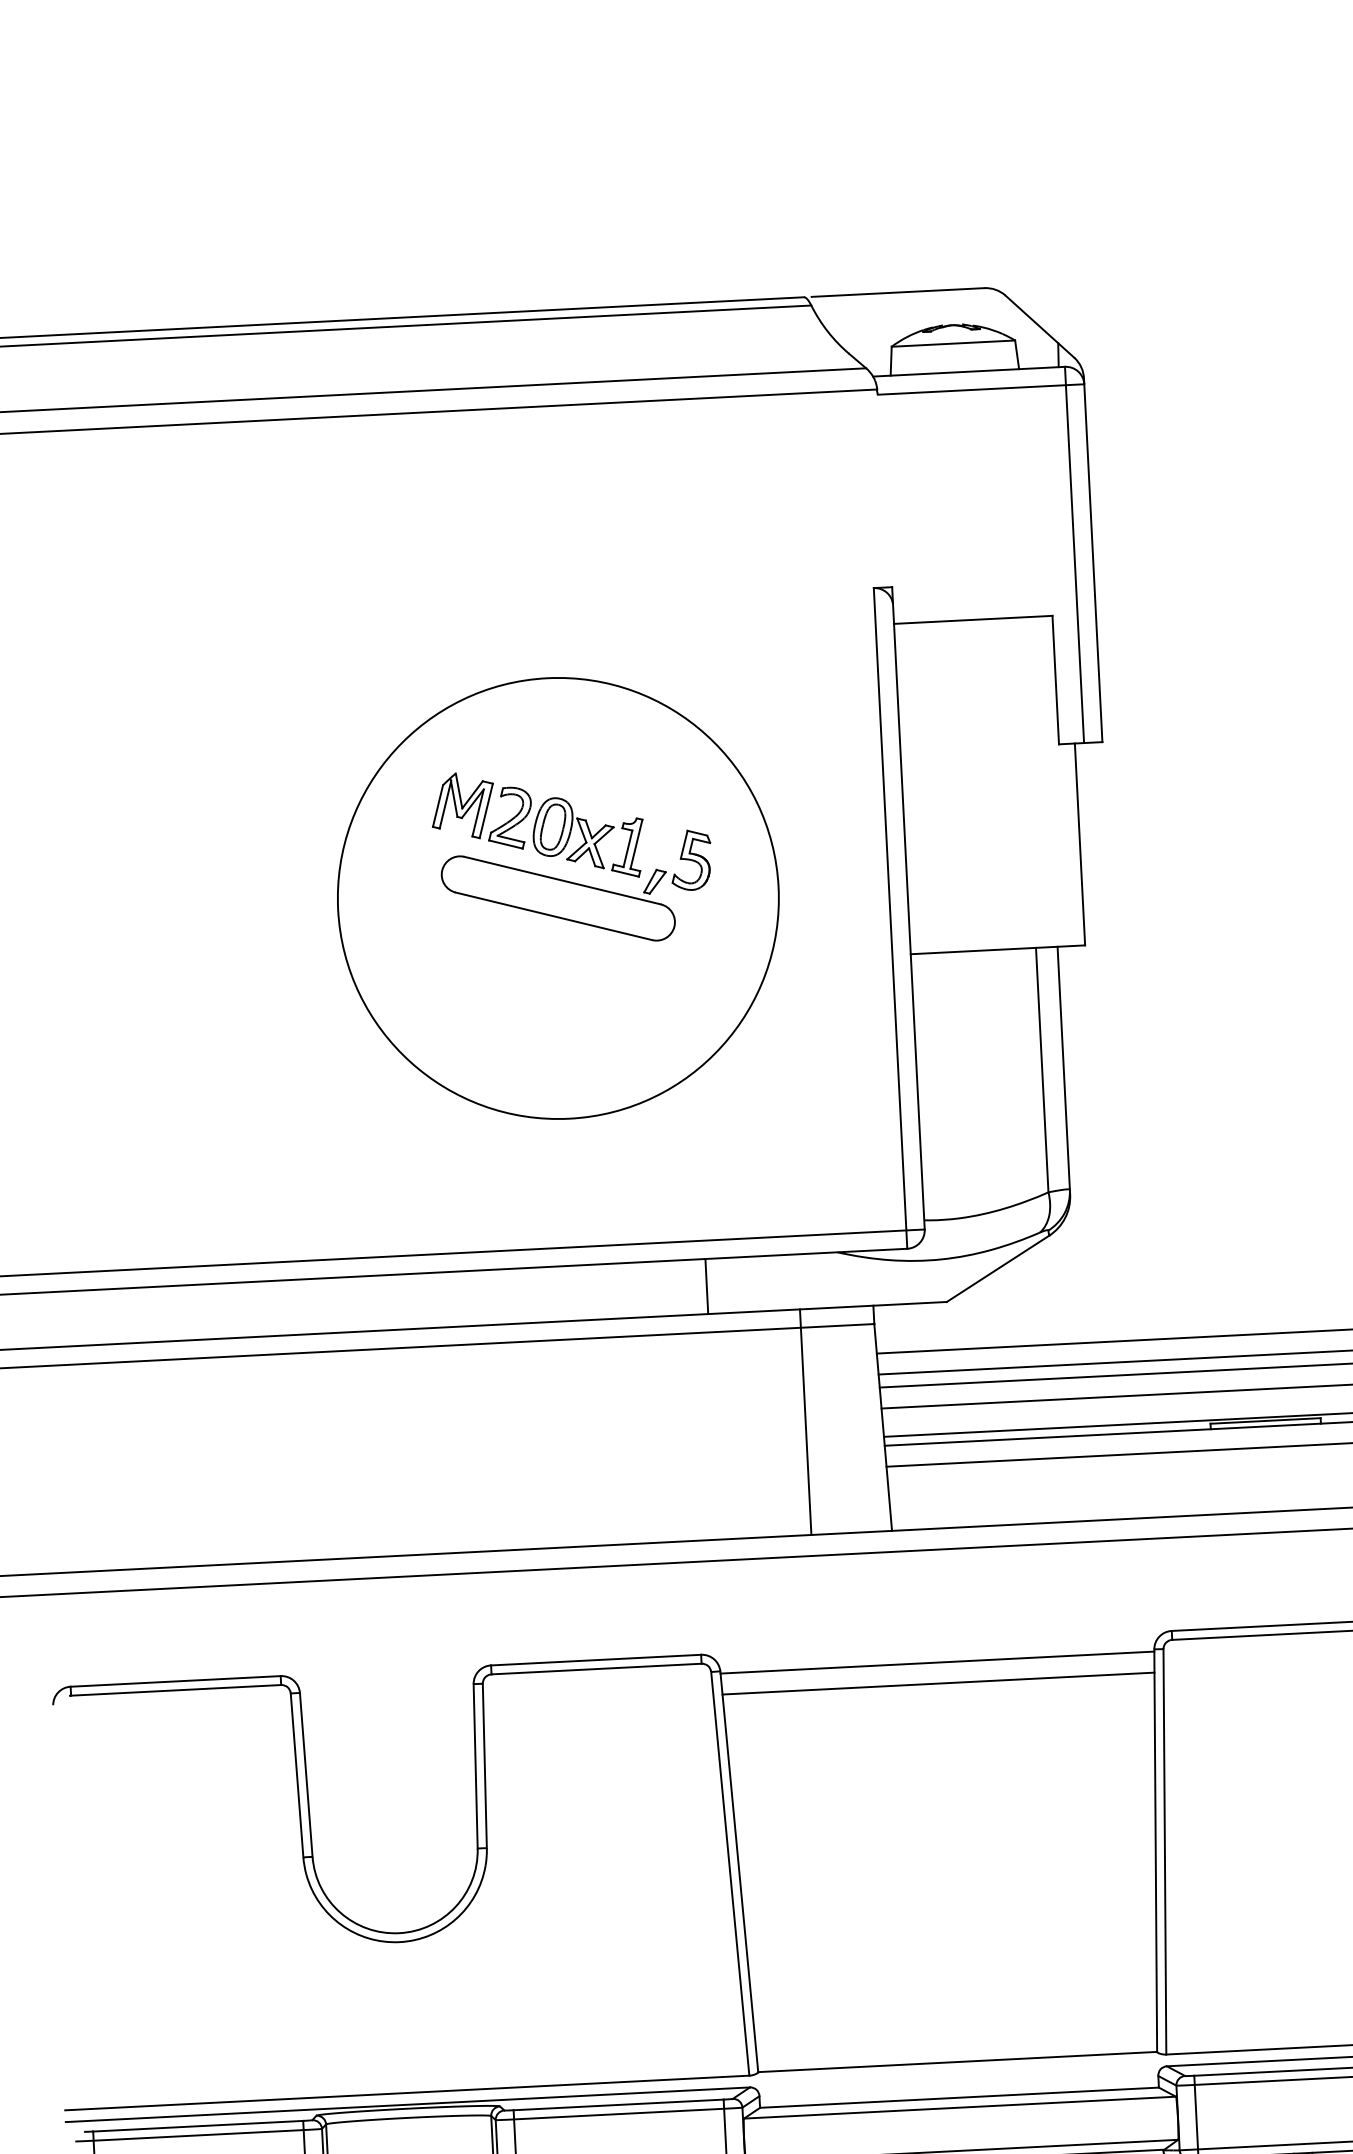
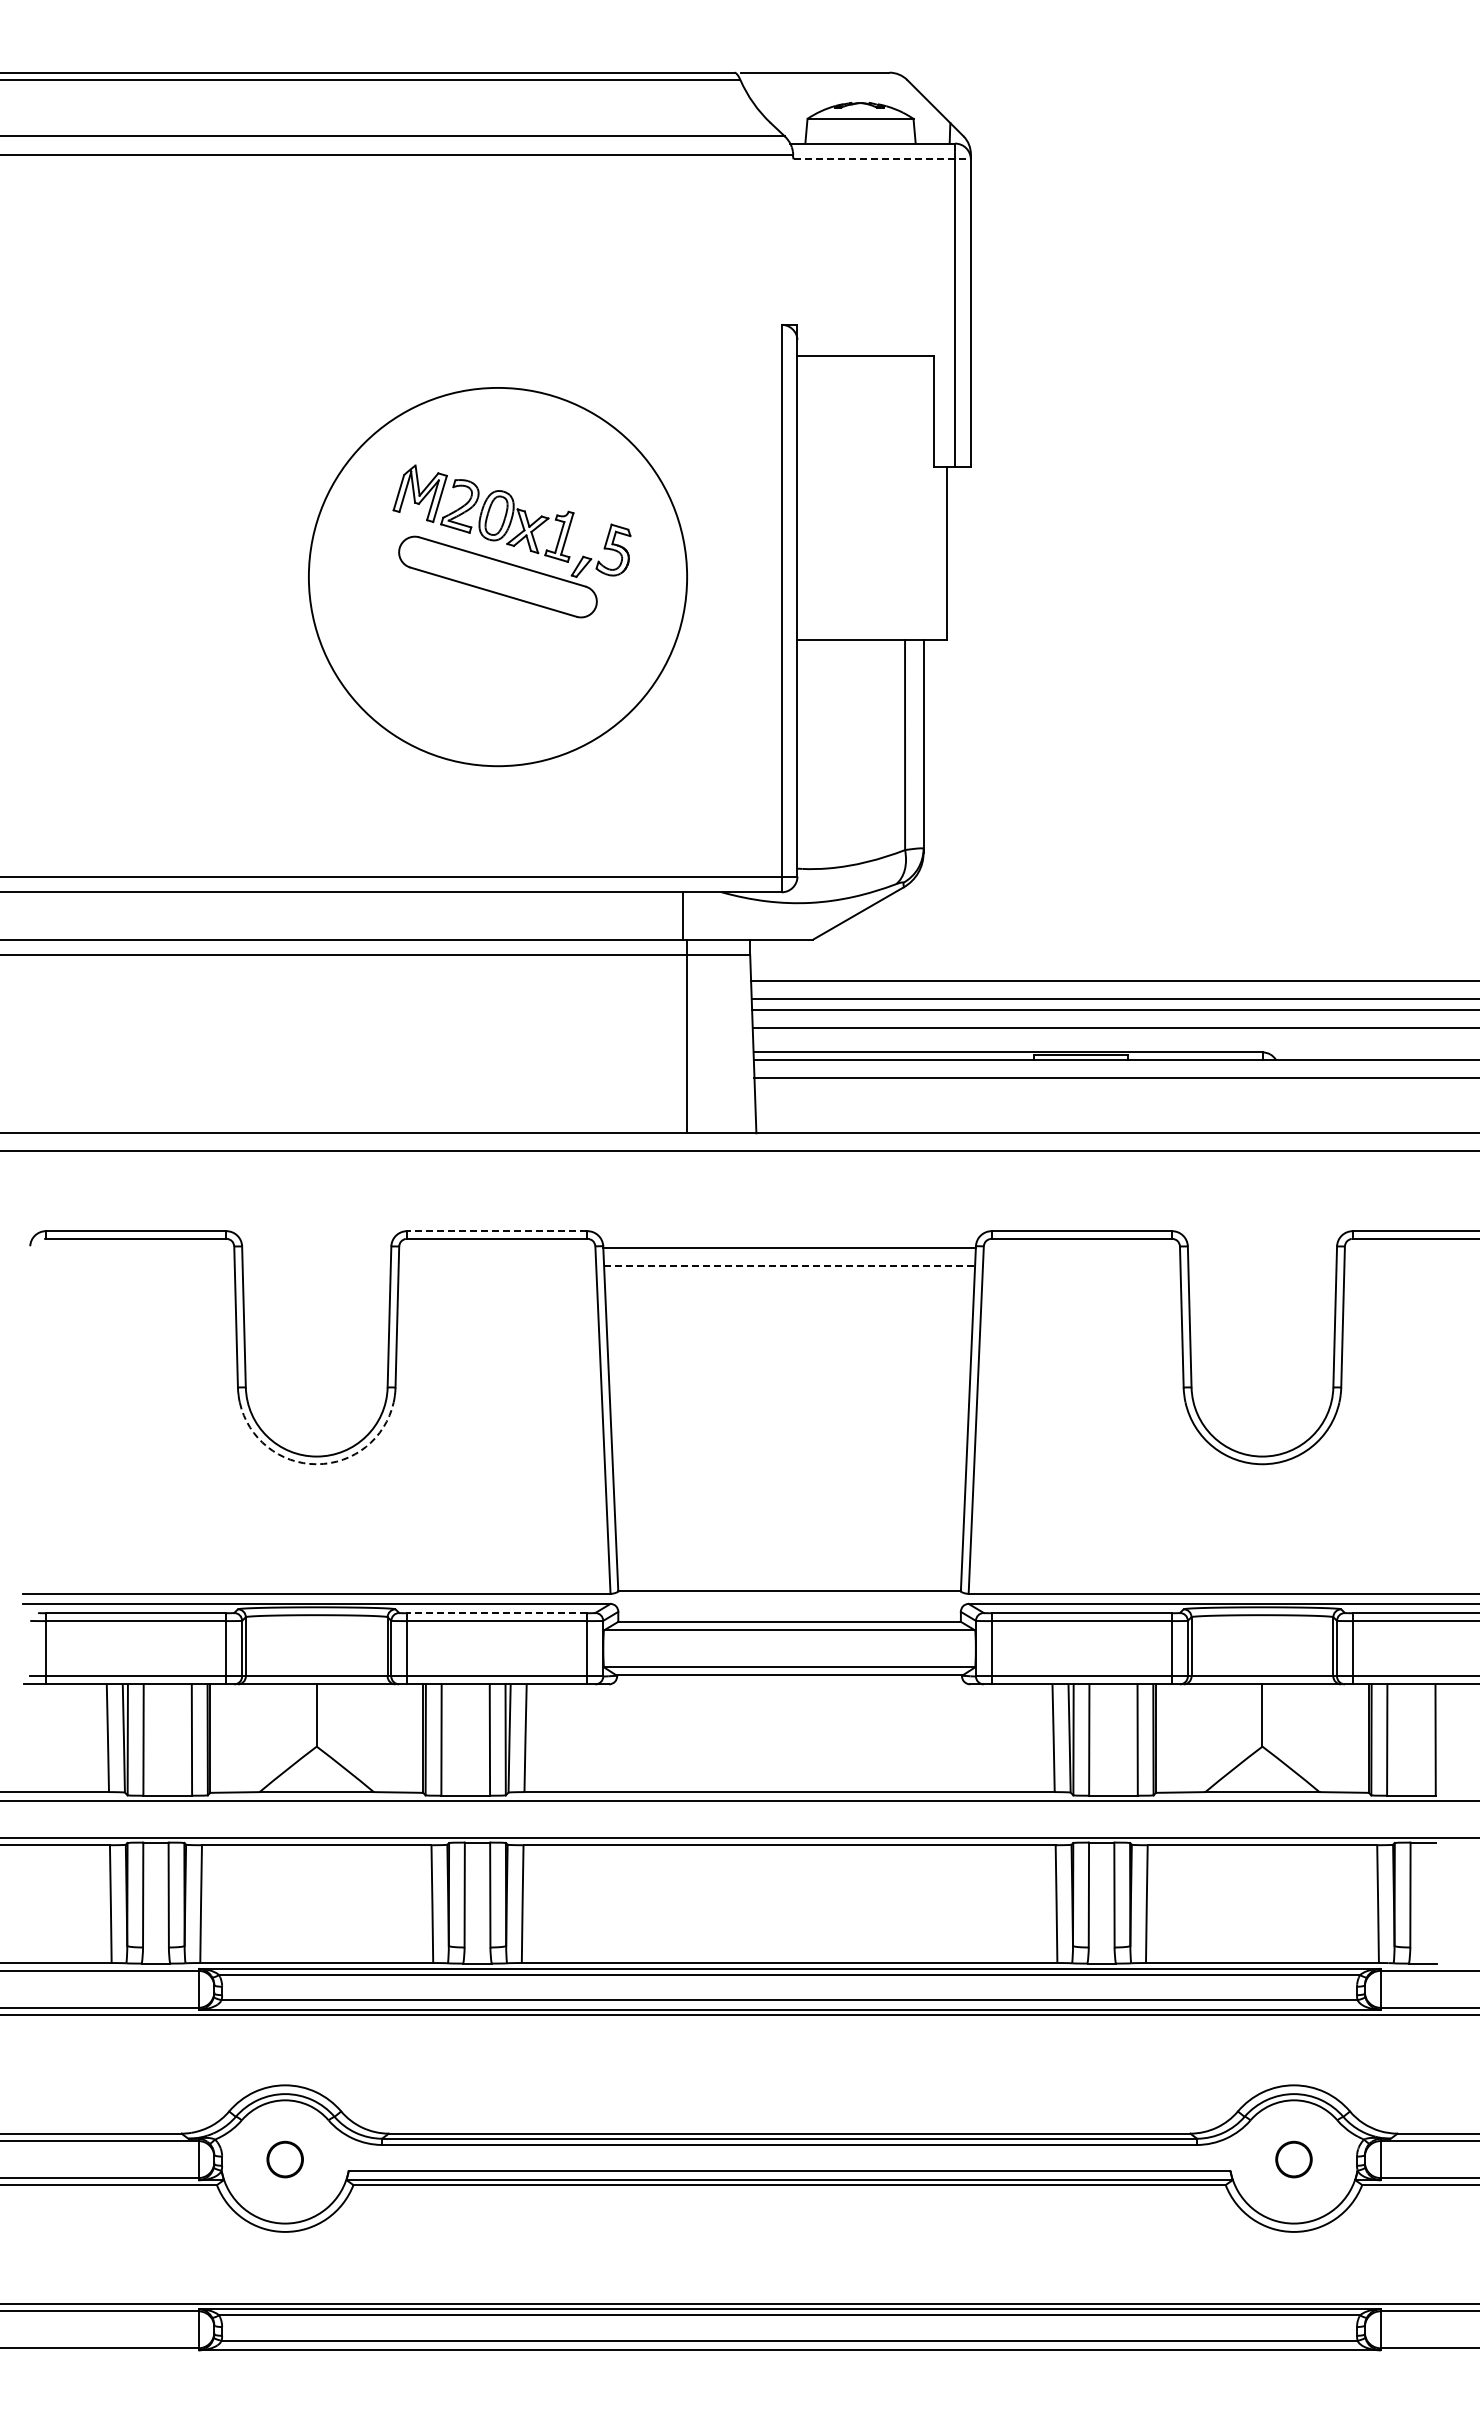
line: (981, 389) -> (882, 159), solid -> dashed
line: (706, 1286) -> (683, 915), moved
line: (595, 1660) -> (496, 1231), solid -> dashed
line: (939, 1683) -> (790, 1266), solid -> dashed
arc: (399, 1942) -> (316, 1464), solid -> dashed
line: (617, 2105) -> (496, 1613), solid -> dashed

